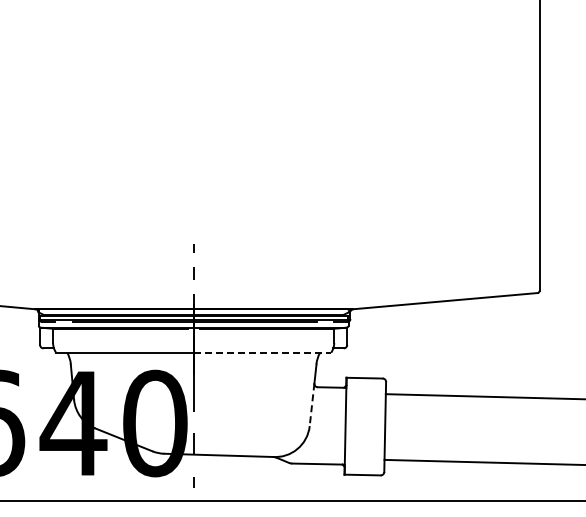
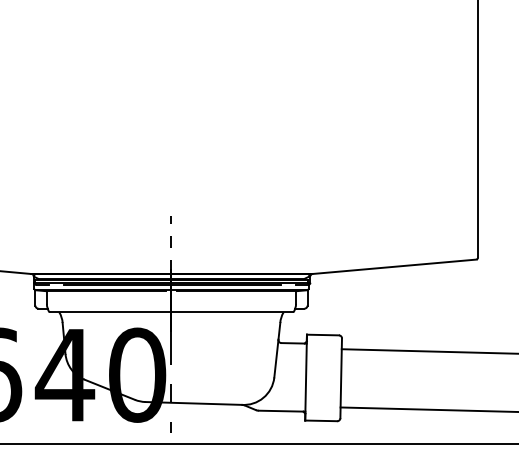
line: (262, 352) -> (232, 312), dashed -> solid
line: (312, 405) -> (276, 359), dashed -> solid

